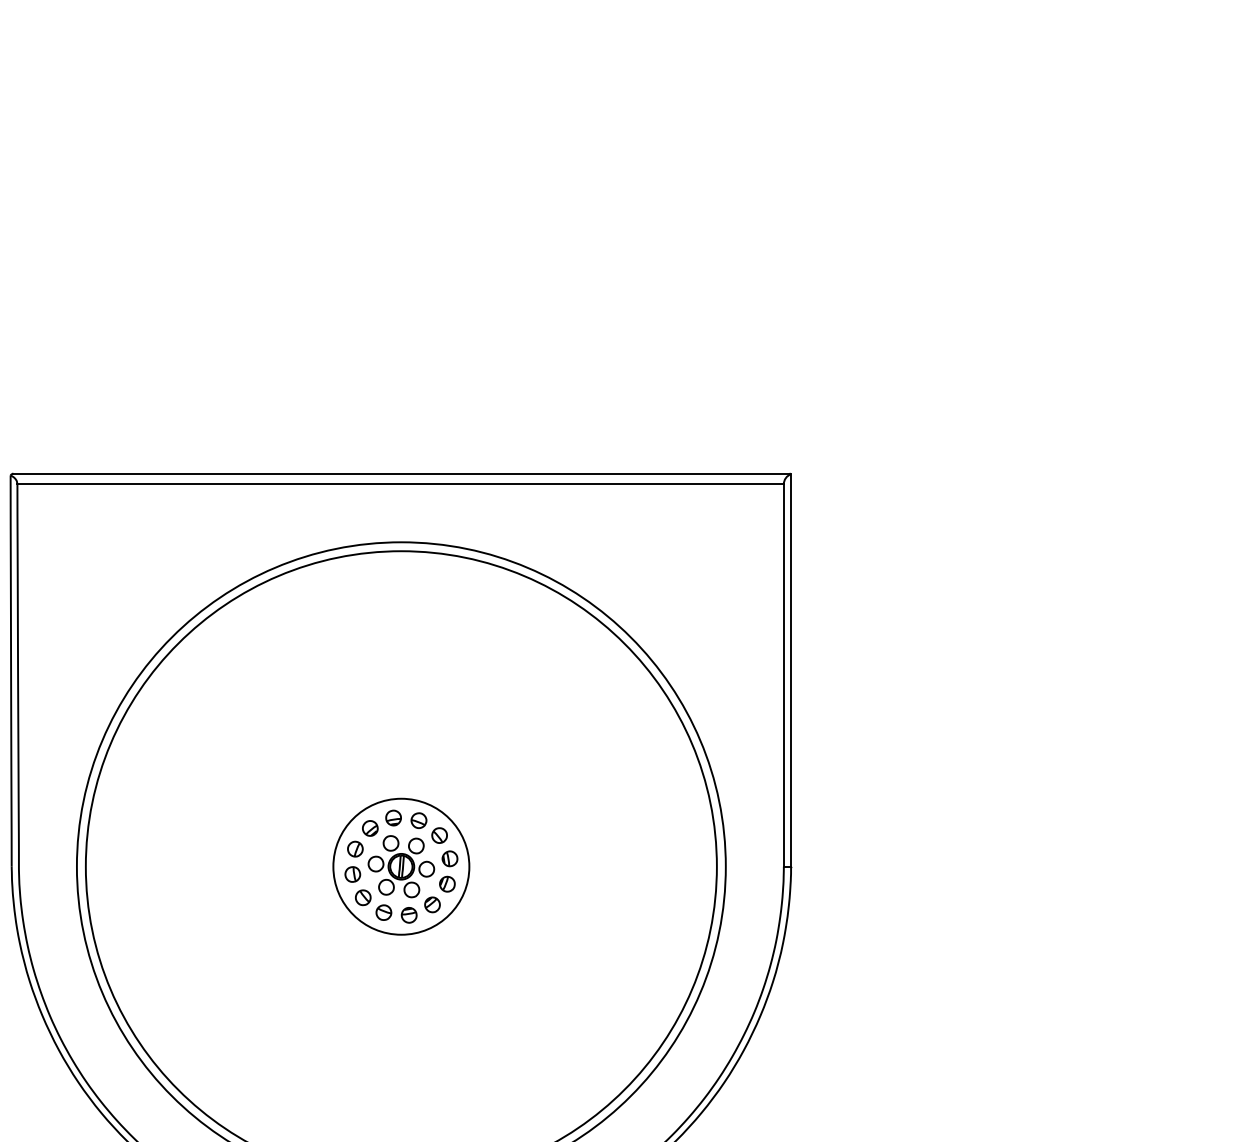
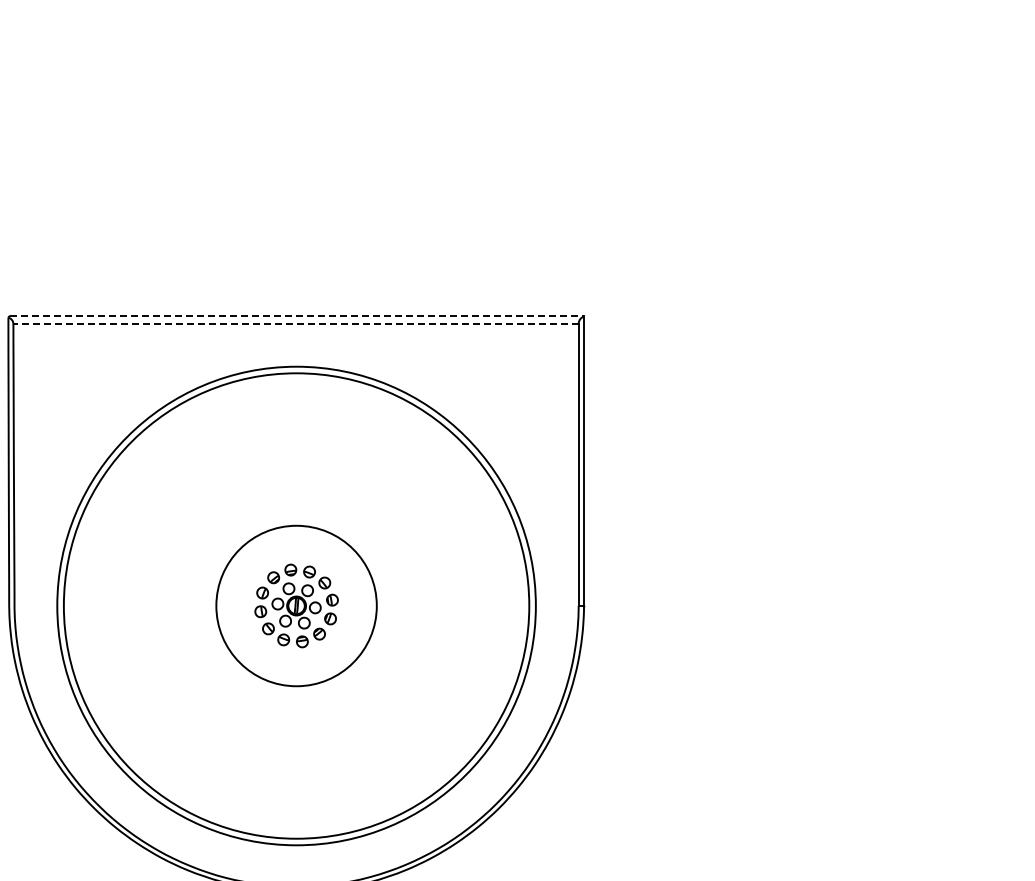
line: (402, 474) -> (297, 316), solid -> dashed
line: (401, 483) -> (296, 323), solid -> dashed
circle: (401, 866) -> (296, 605), size x1.6

